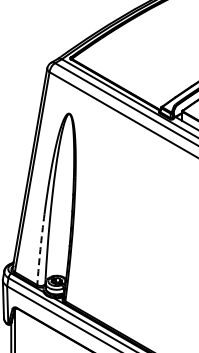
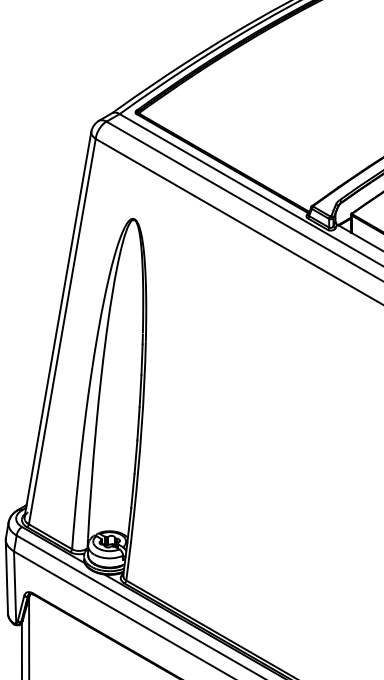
arc: (40, 249) -> (78, 480), dashed -> solid

